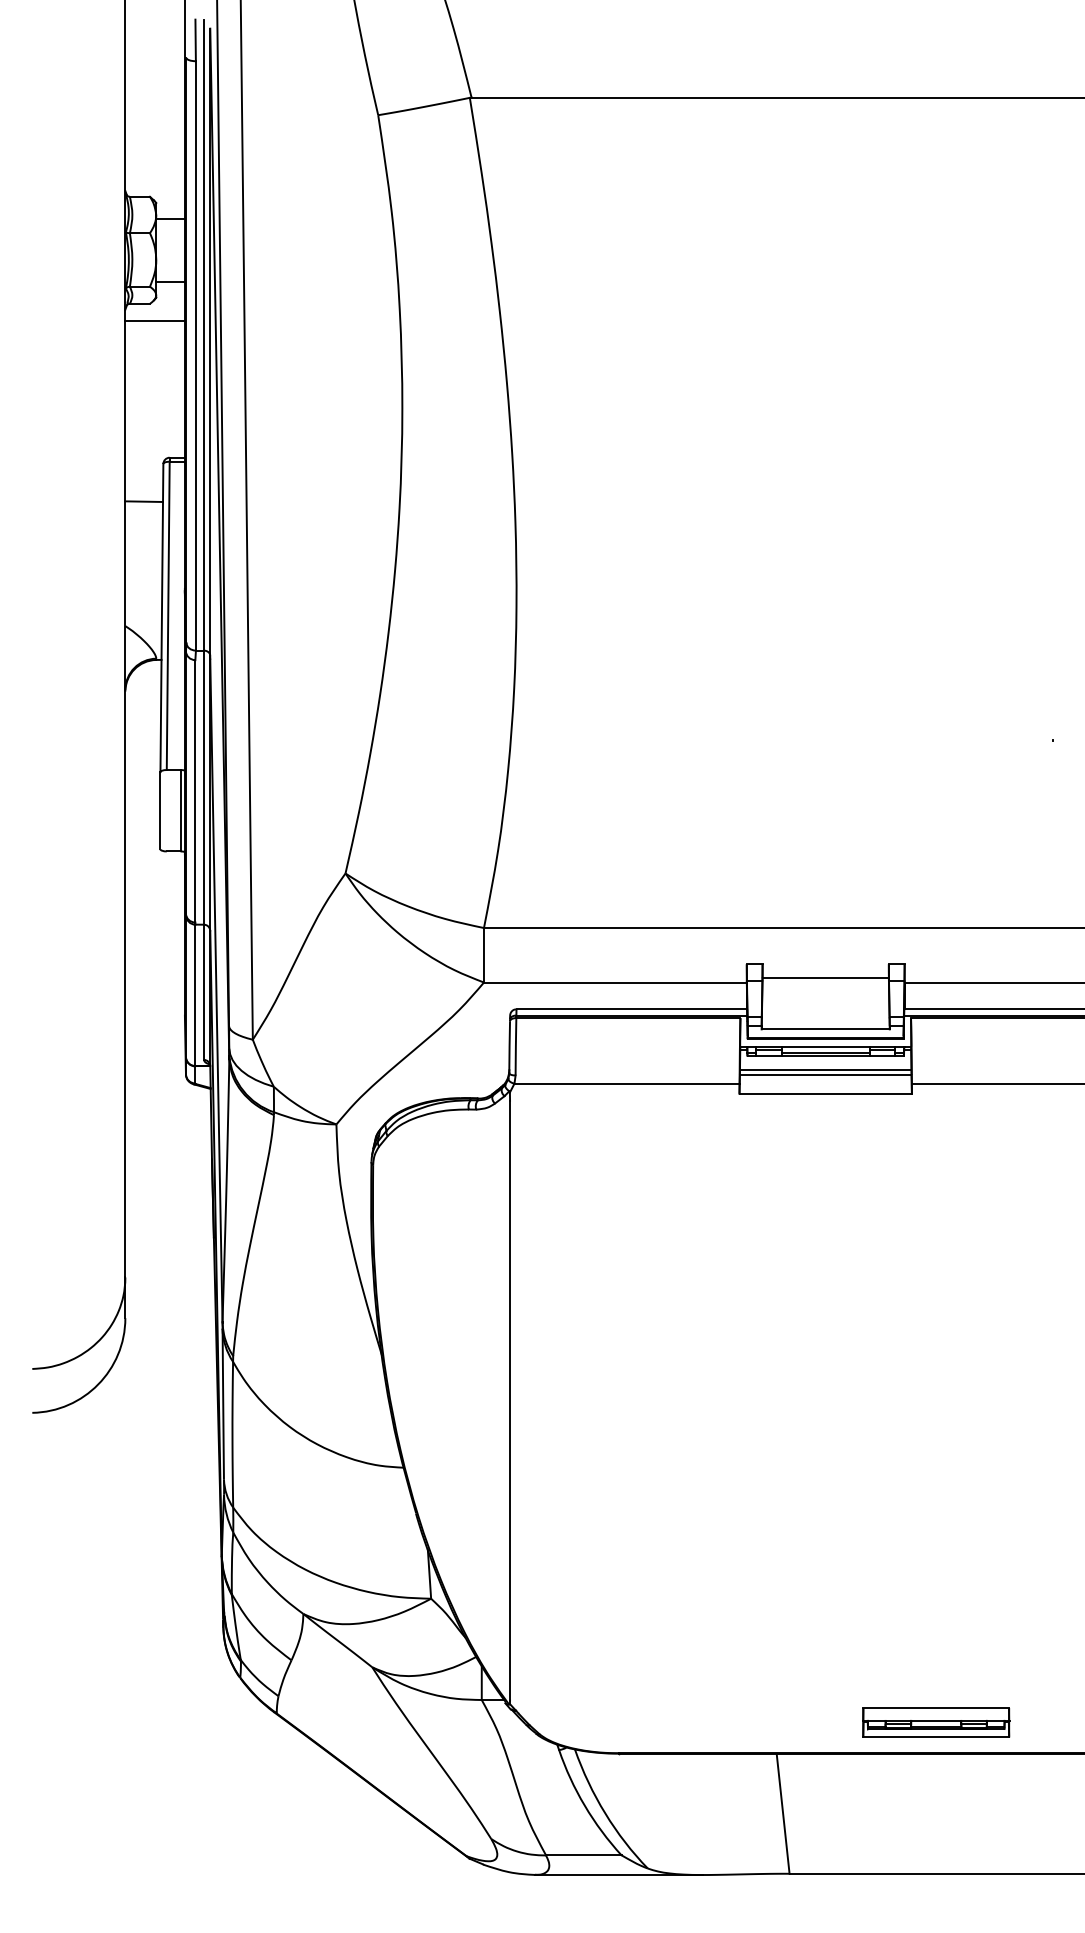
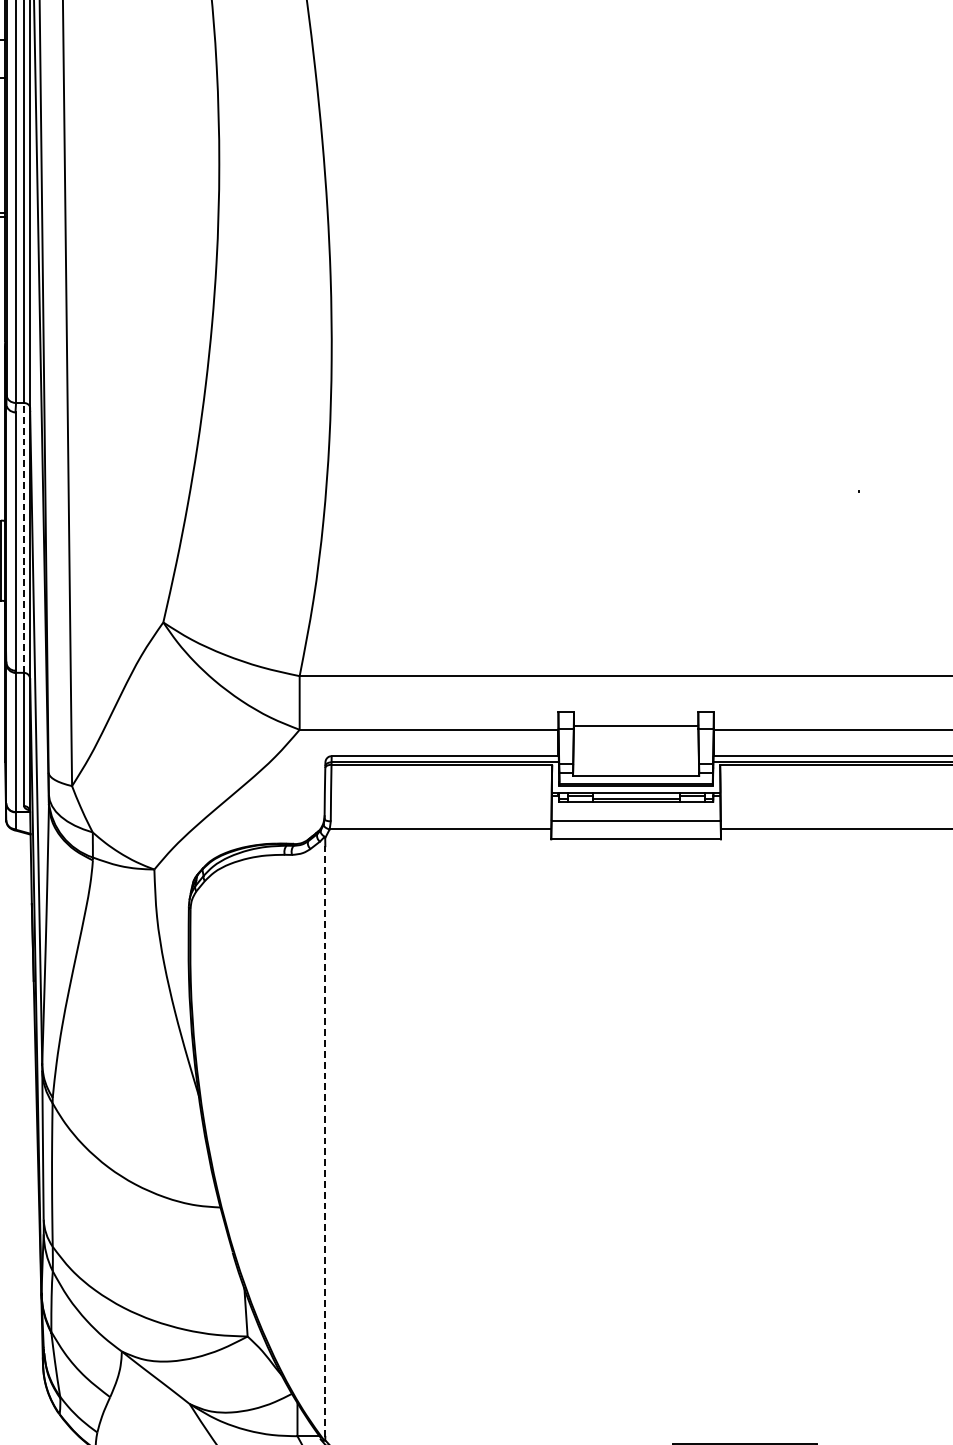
line: (203, 787) -> (23, 537), solid -> dashed
line: (825, 1070) -> (635, 816), removed
line: (510, 1400) -> (325, 1141), solid -> dashed

